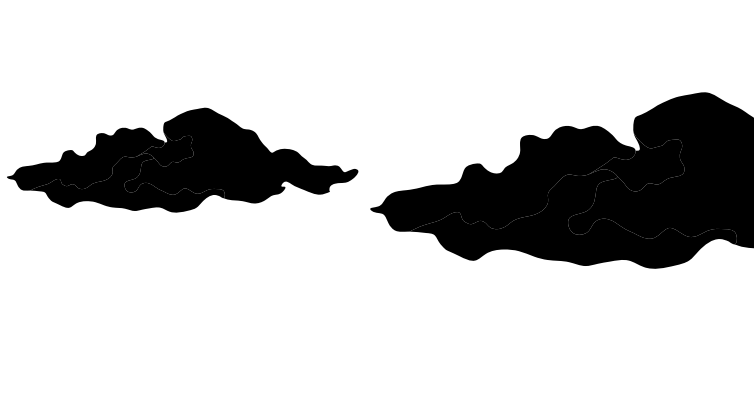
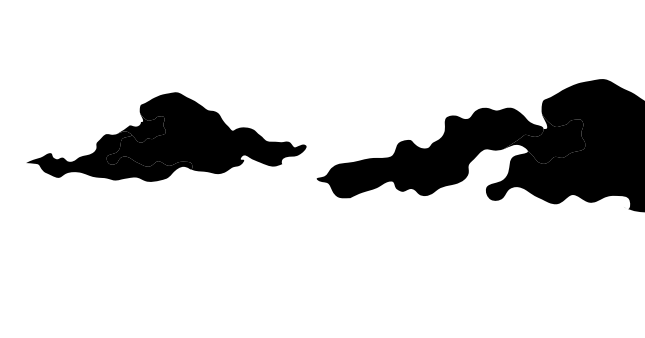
fill: (85, 158) -> (73, 135), removed
fill: (572, 218) -> (489, 186), removed

